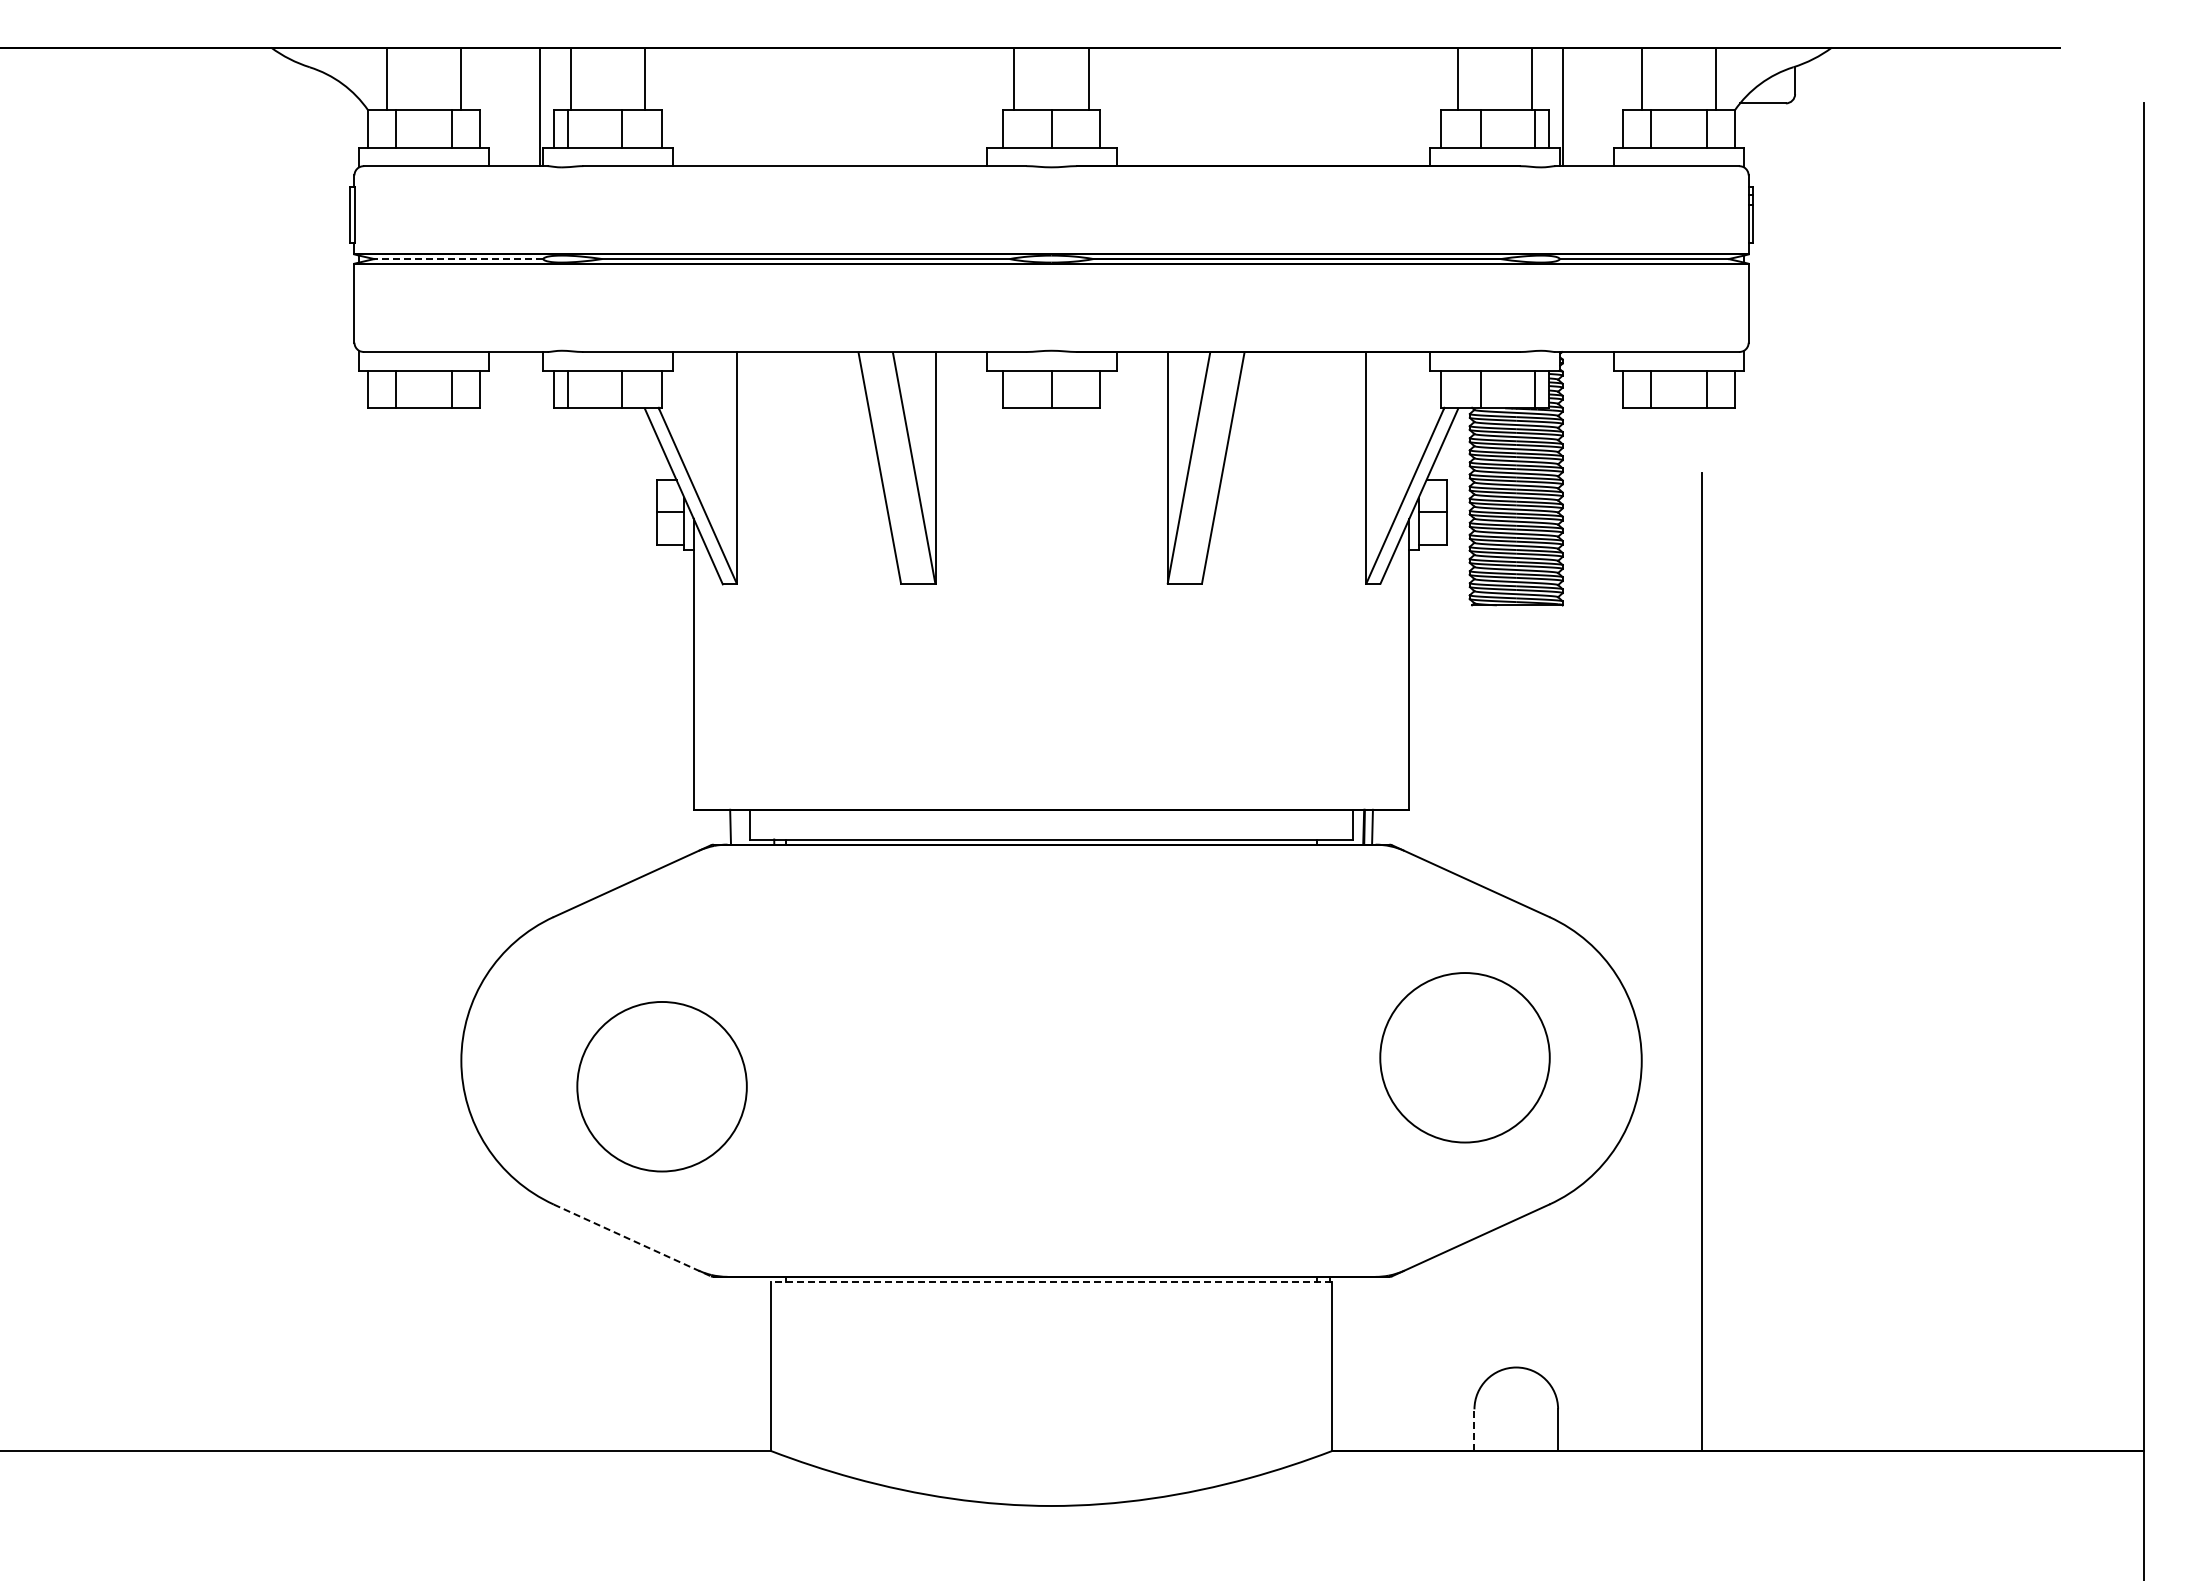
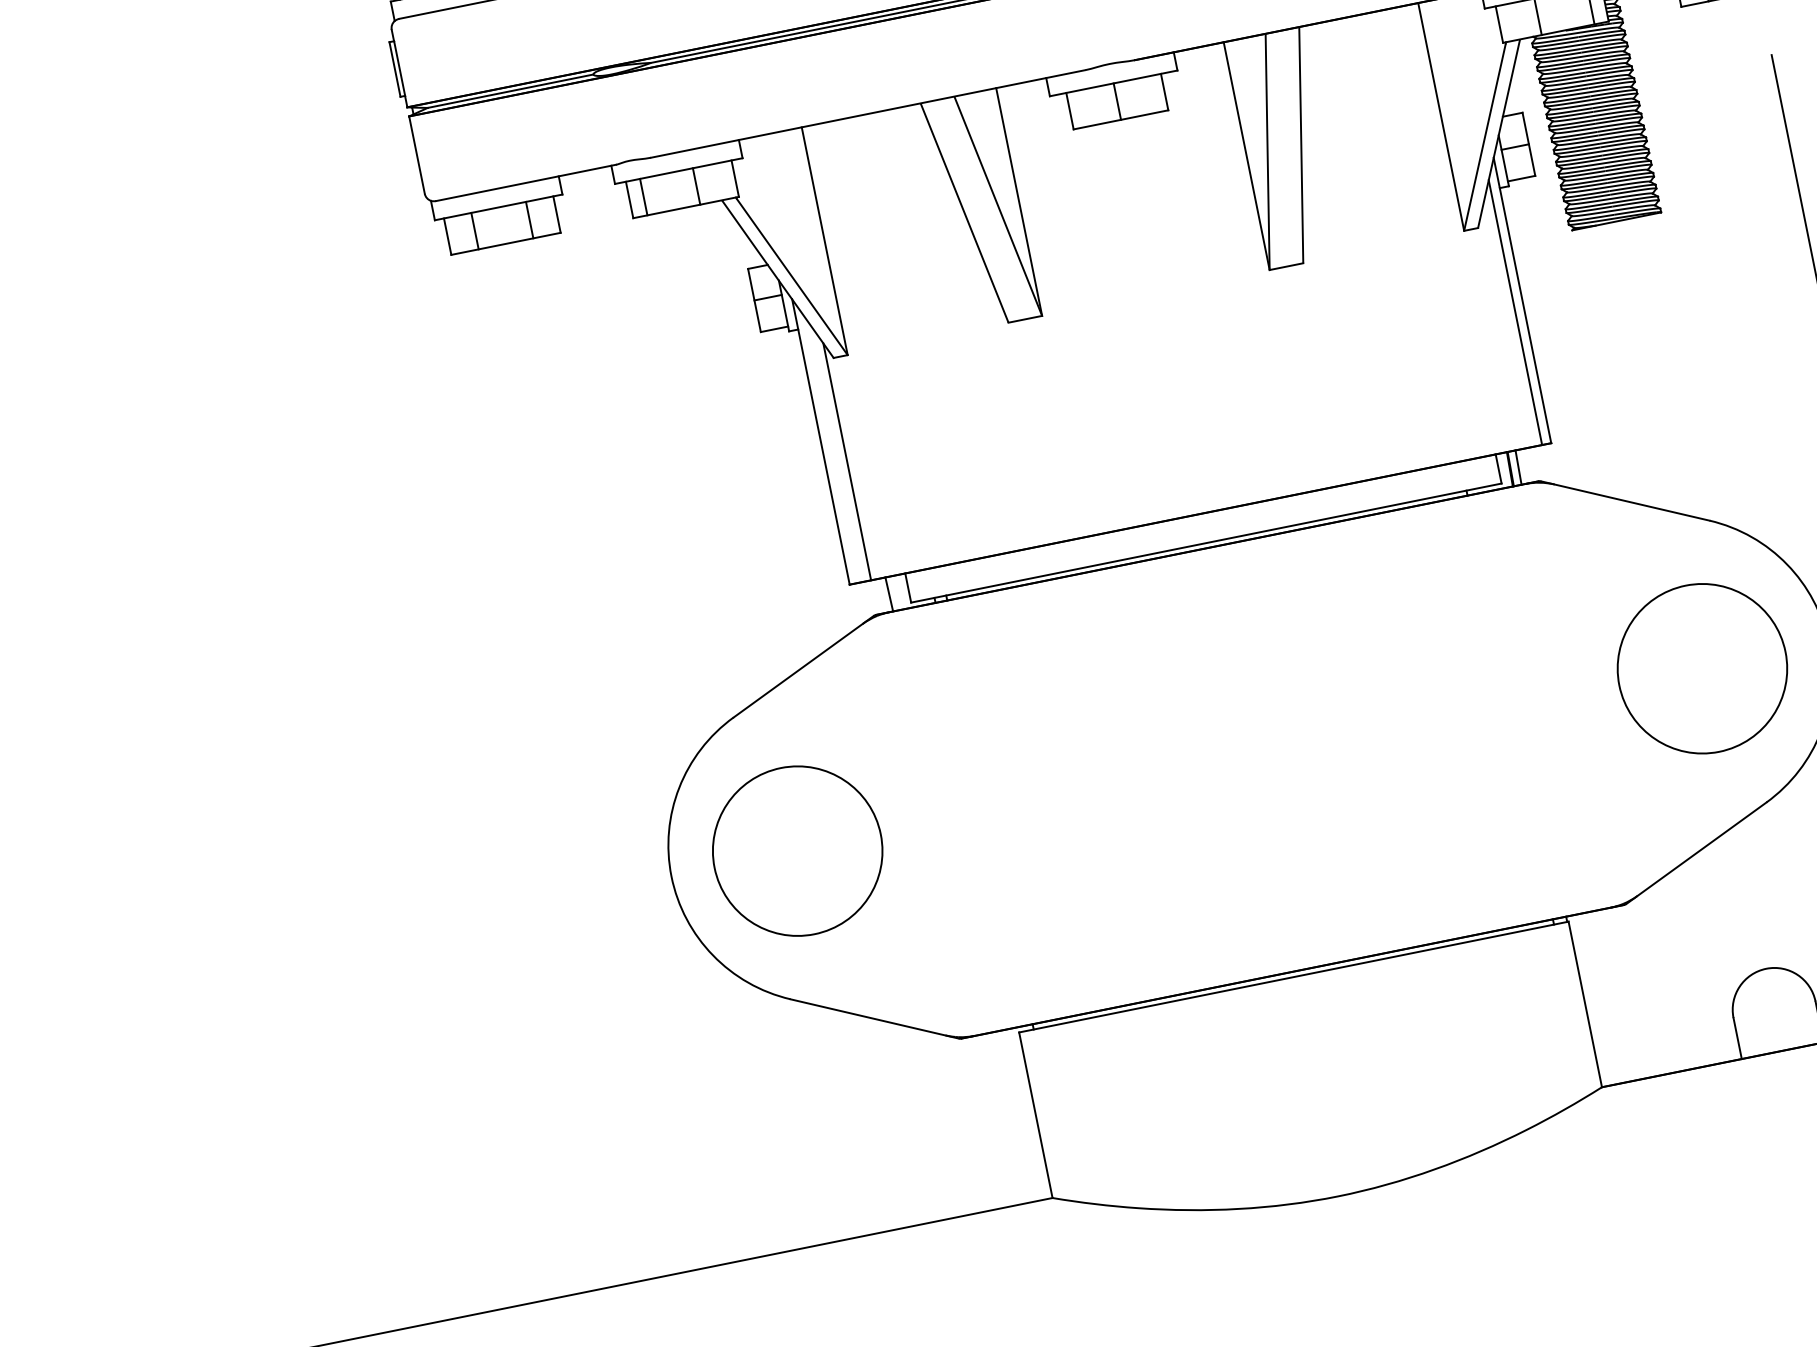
line: (458, 259) -> (510, 91), dashed -> solid
line: (1400, 674) -> (1515, 312), added
line: (715, 688) -> (847, 461), added
circle: (1464, 1057) -> (1701, 668), moved
circle: (661, 1086) -> (797, 851), moved
line: (632, 1240) -> (874, 1018), dashed -> solid
line: (1051, 1282) -> (1293, 977), dashed -> solid
line: (1474, 1430) -> (1737, 1038), dashed -> solid

